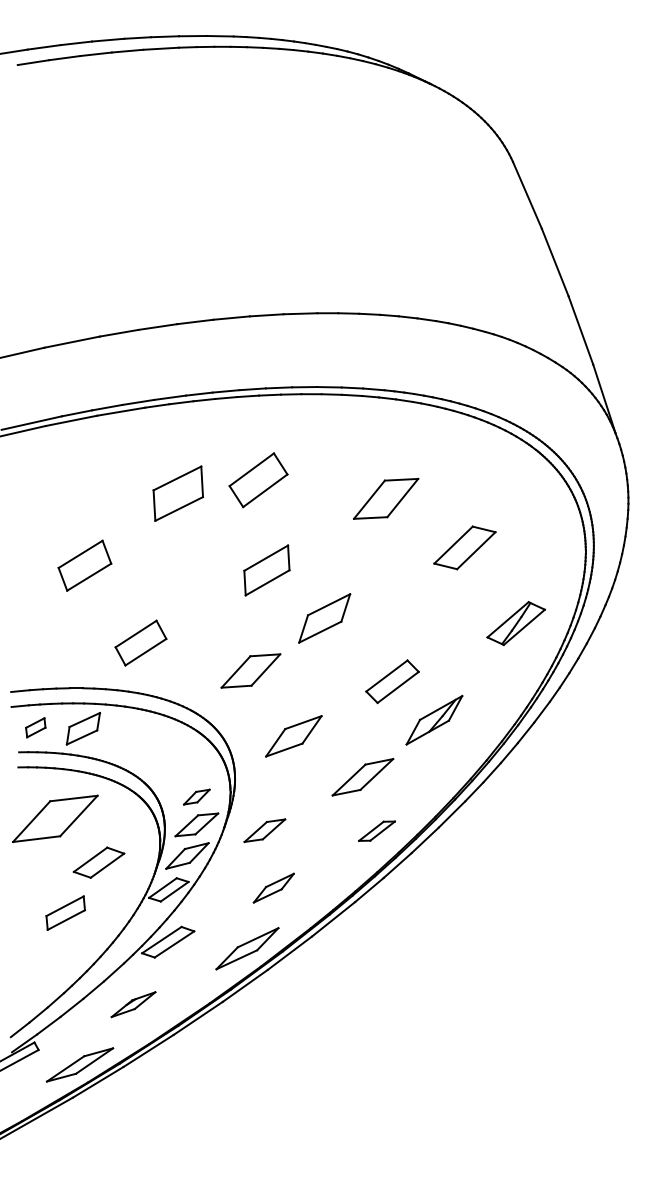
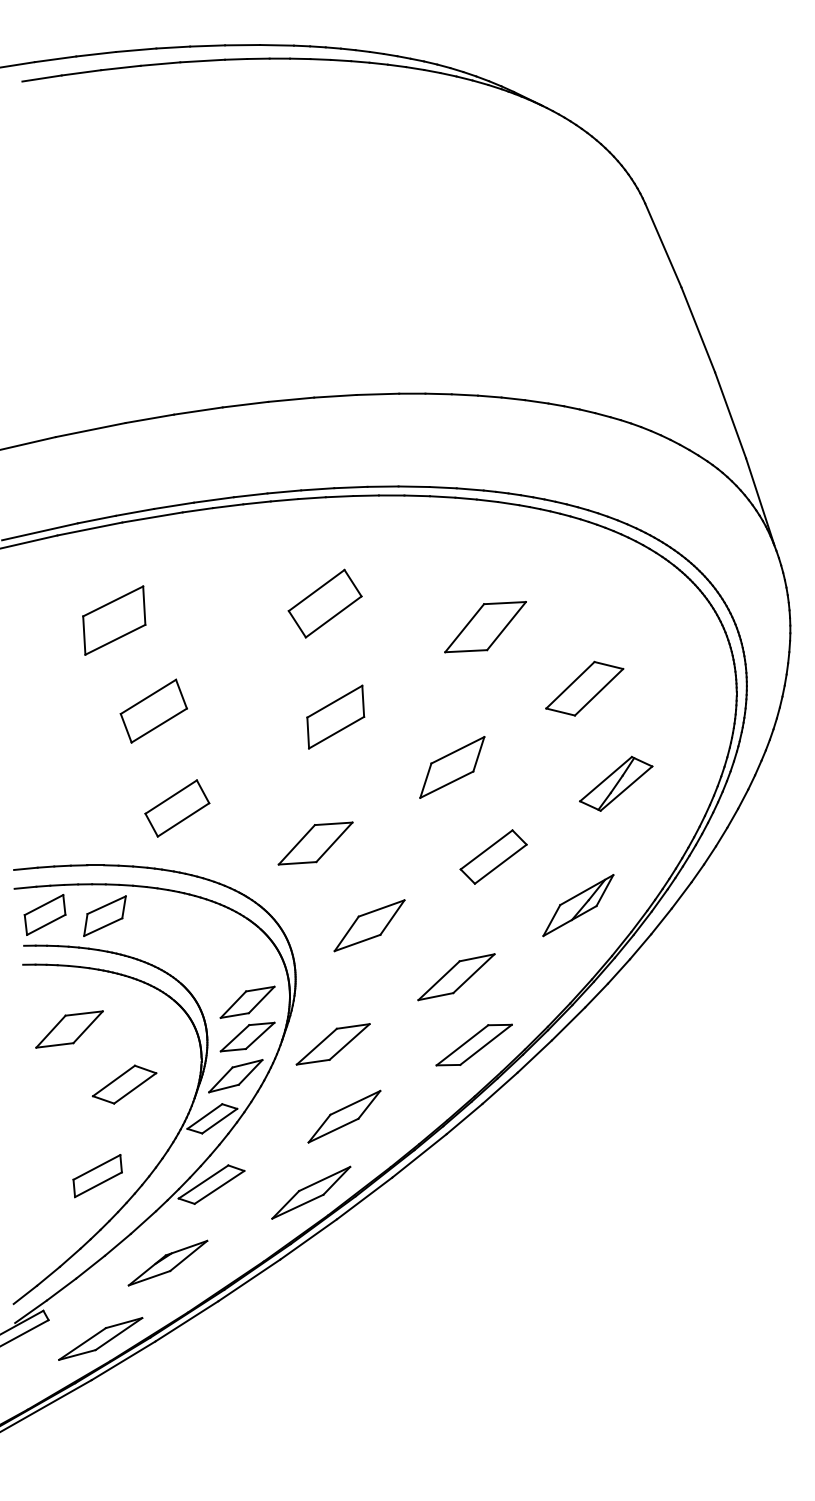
part: (178, 493) -> (114, 620), moved
part: (84, 565) -> (153, 710), moved
part: (324, 618) -> (452, 767), moved
part: (516, 623) -> (616, 783), moved
part: (434, 720) -> (578, 905), moved
part: (35, 727) -> (44, 914), size x1.67
part: (196, 796) -> (247, 1001), size x1.67
part: (55, 818) -> (69, 1029), size x0.62
part: (264, 830) -> (332, 1044), size x1.43
part: (376, 830) -> (473, 1044), size x1.67
part: (273, 888) -> (344, 1116), size x1.43
part: (65, 913) -> (97, 1176), moved
part: (133, 1004) -> (167, 1262), size x1.43

